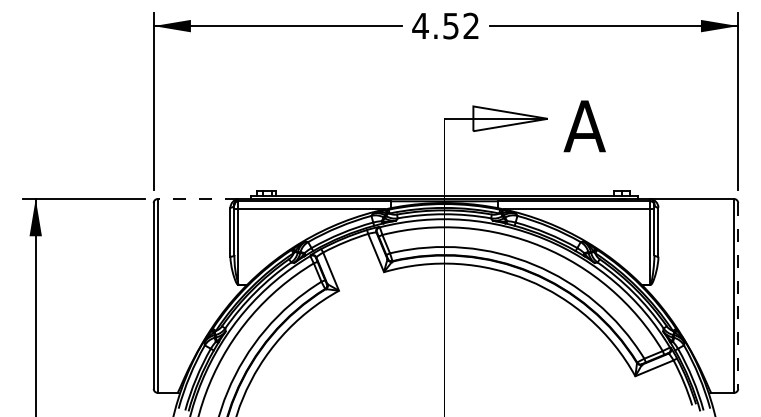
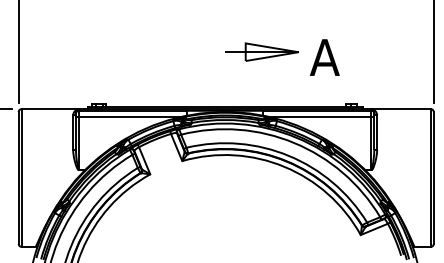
line: (197, 199) -> (49, 109), dashed -> solid
line: (738, 295) -> (434, 177), dashed -> solid

